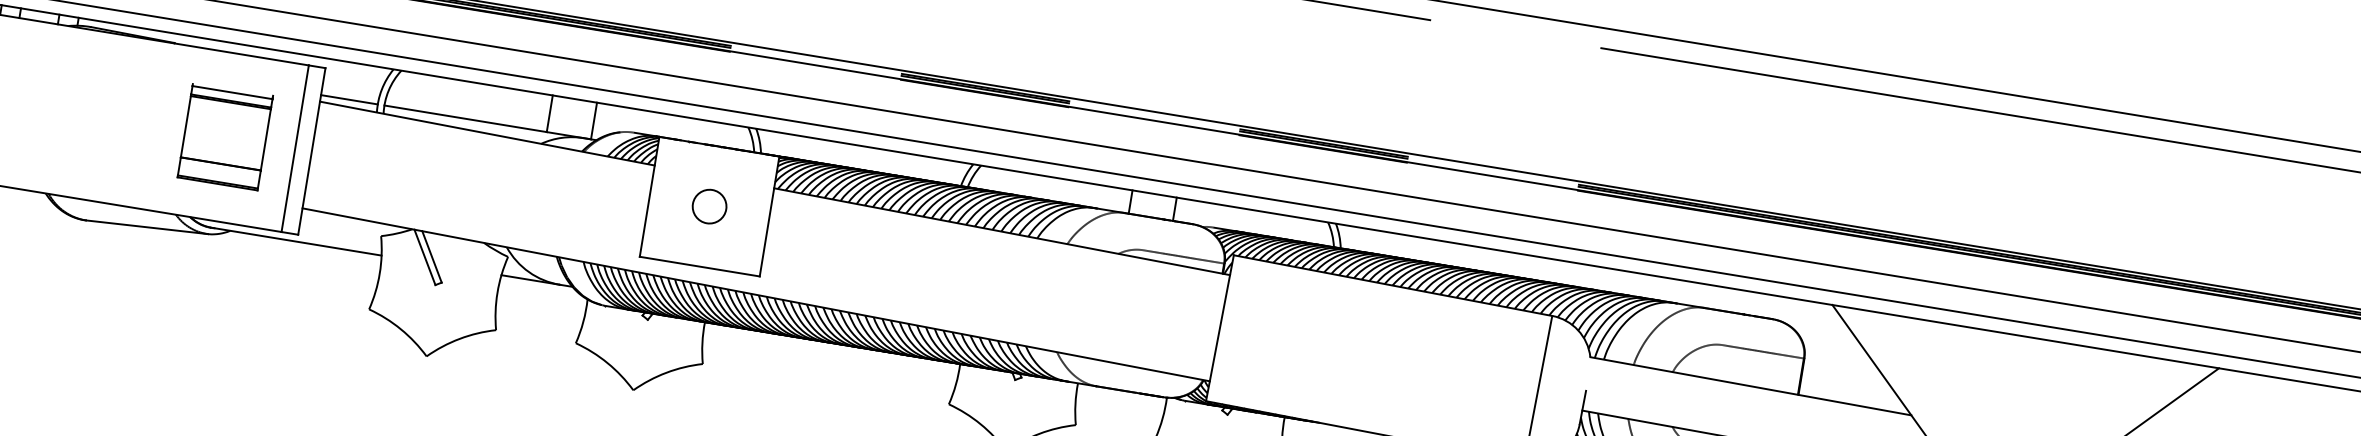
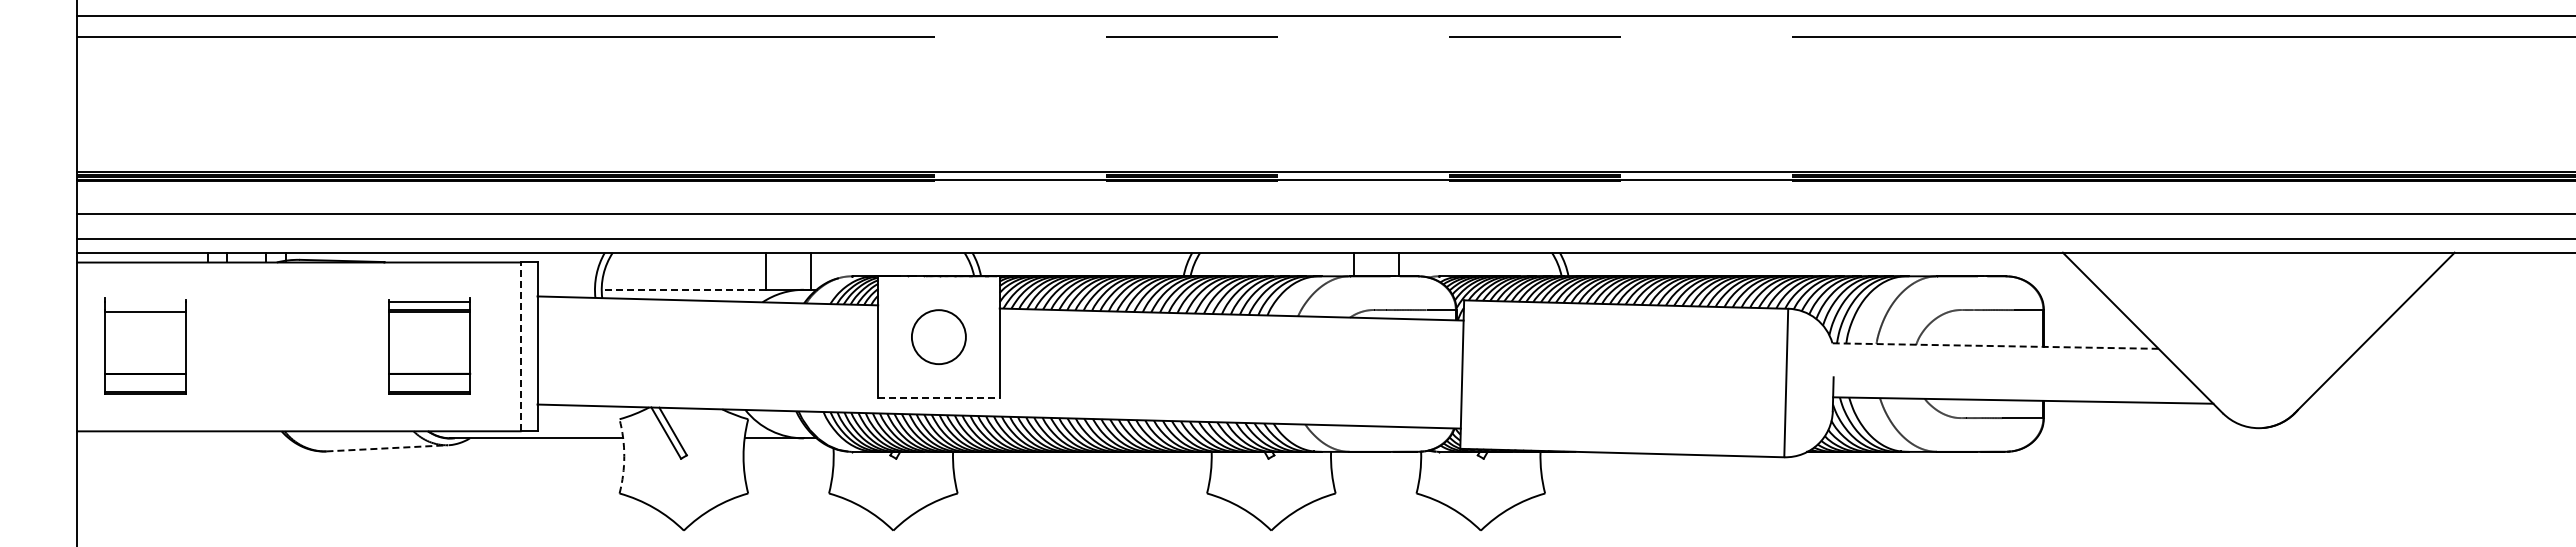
line: (348, 99) -> (565, 289), removed
line: (465, 118) -> (683, 289), solid -> dashed
part: (225, 135) -> (429, 345), moved
line: (295, 148) -> (520, 346), solid -> dashed
circle: (709, 205) -> (938, 336), size x1.6
line: (147, 227) -> (387, 448), solid -> dashed
line: (699, 266) -> (938, 397), solid -> dashed
arc: (379, 273) -> (624, 456), solid -> dashed
line: (1750, 386) -> (1995, 346), solid -> dashed

